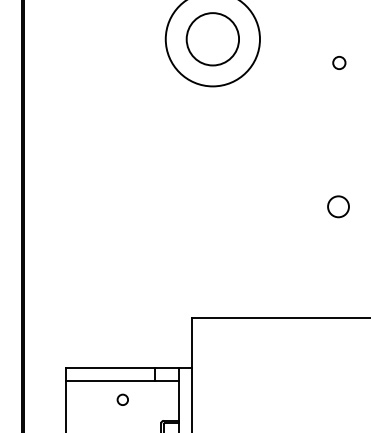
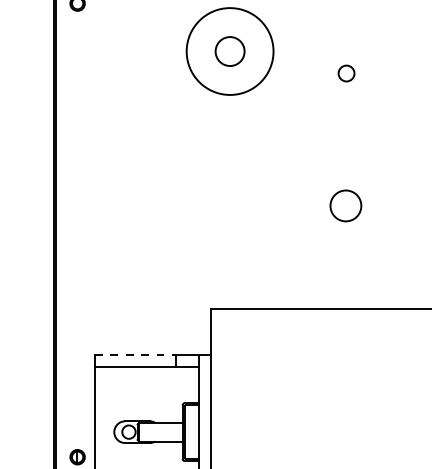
circle: (212, 39) -> (229, 51), size x0.6
circle: (339, 62) -> (346, 72), size x1.4
circle: (338, 206) -> (345, 205), size x1.6
line: (110, 367) -> (135, 354), solid -> dashed
circle: (122, 399) -> (146, 383), removed

